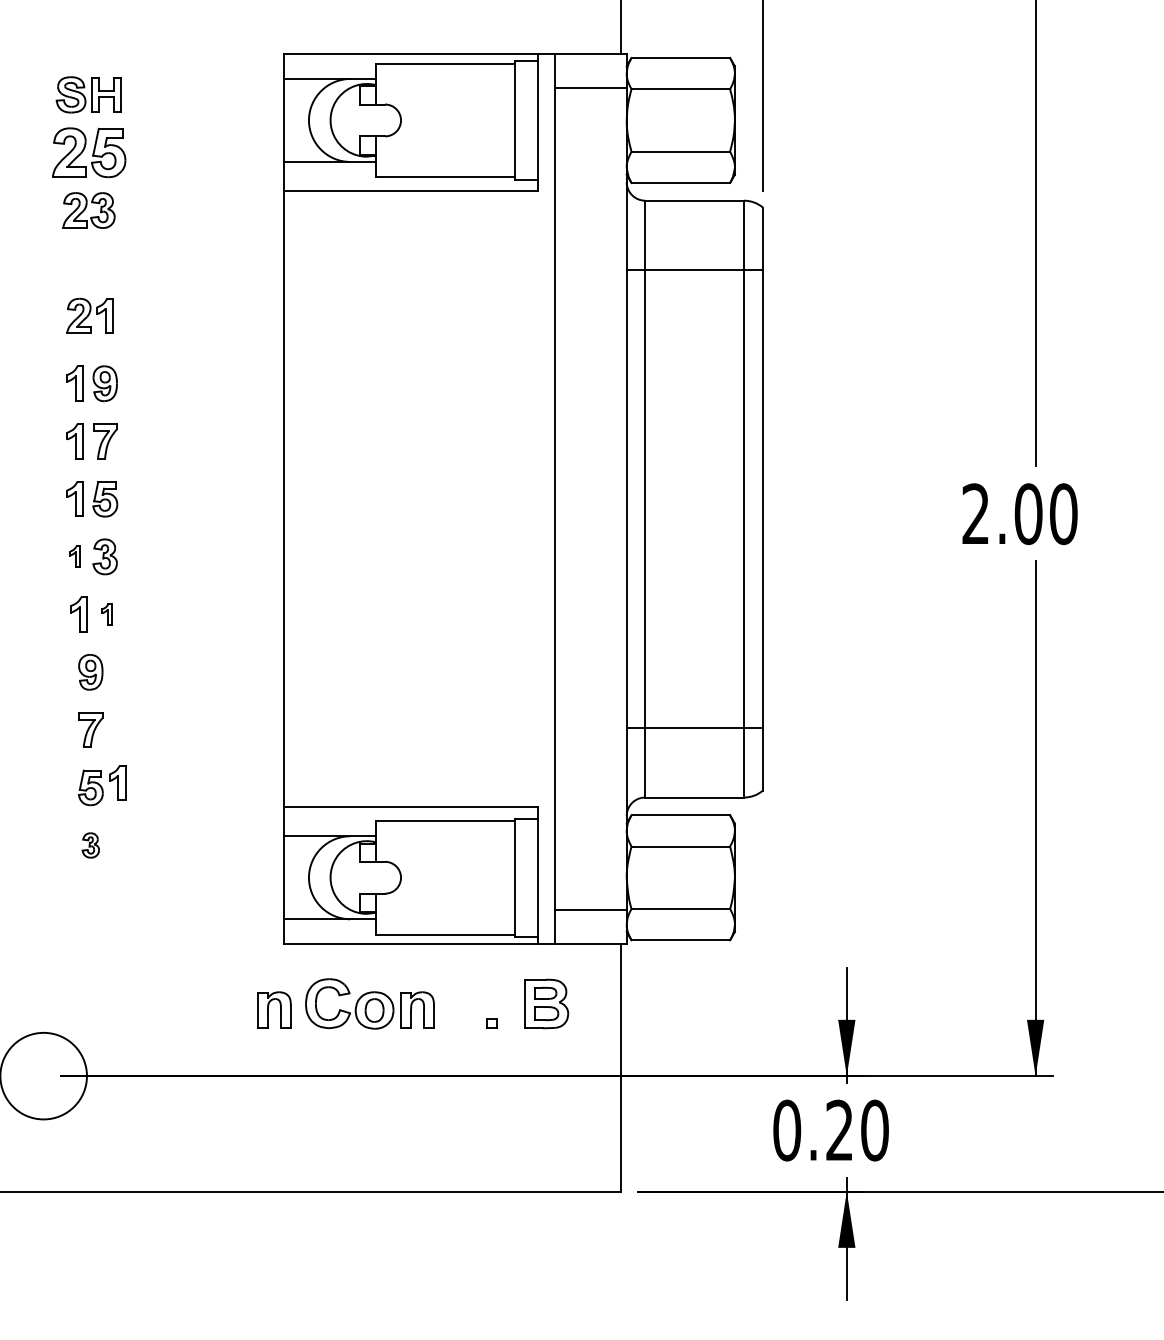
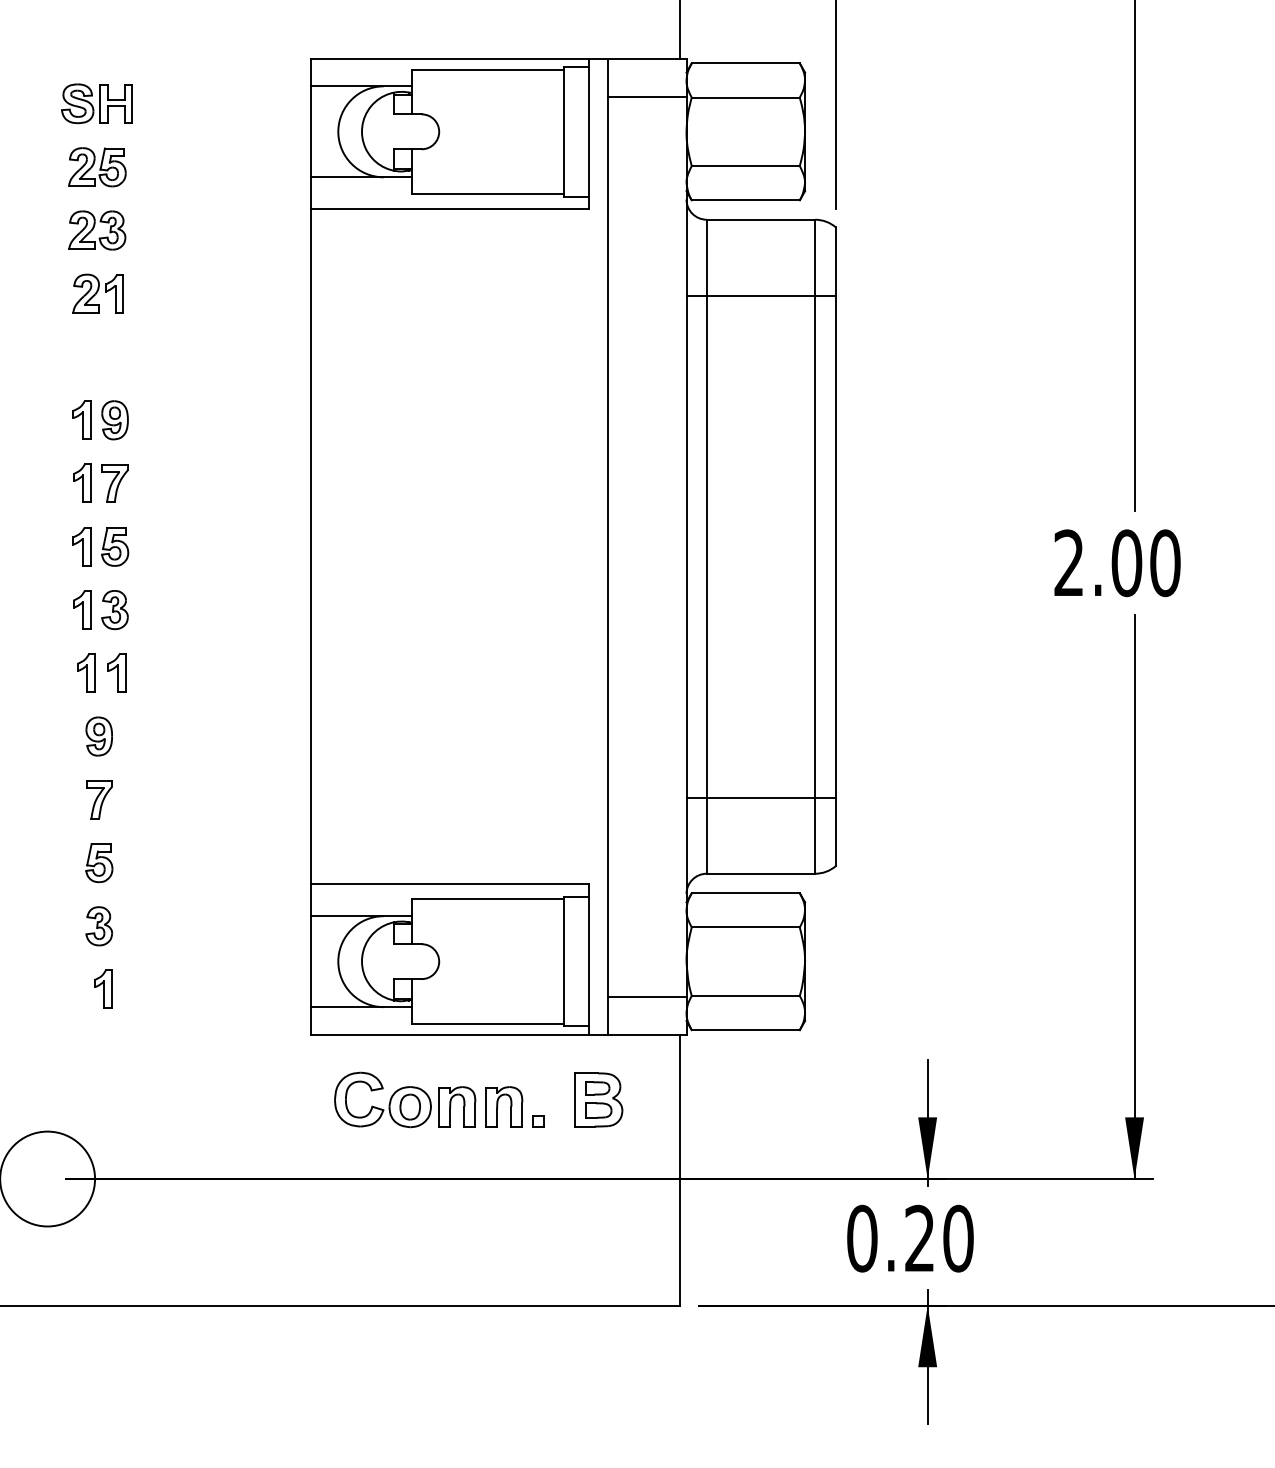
part: (88, 152) -> (96, 166), size x0.71
part: (89, 315) -> (97, 292), moved
part: (74, 556) -> (81, 609), size x1.67
part: (106, 614) -> (116, 673), size x1.67
part: (117, 782) -> (103, 988), moved
part: (90, 845) -> (98, 926), size x1.43
part: (274, 1009) -> (504, 1106), moved

